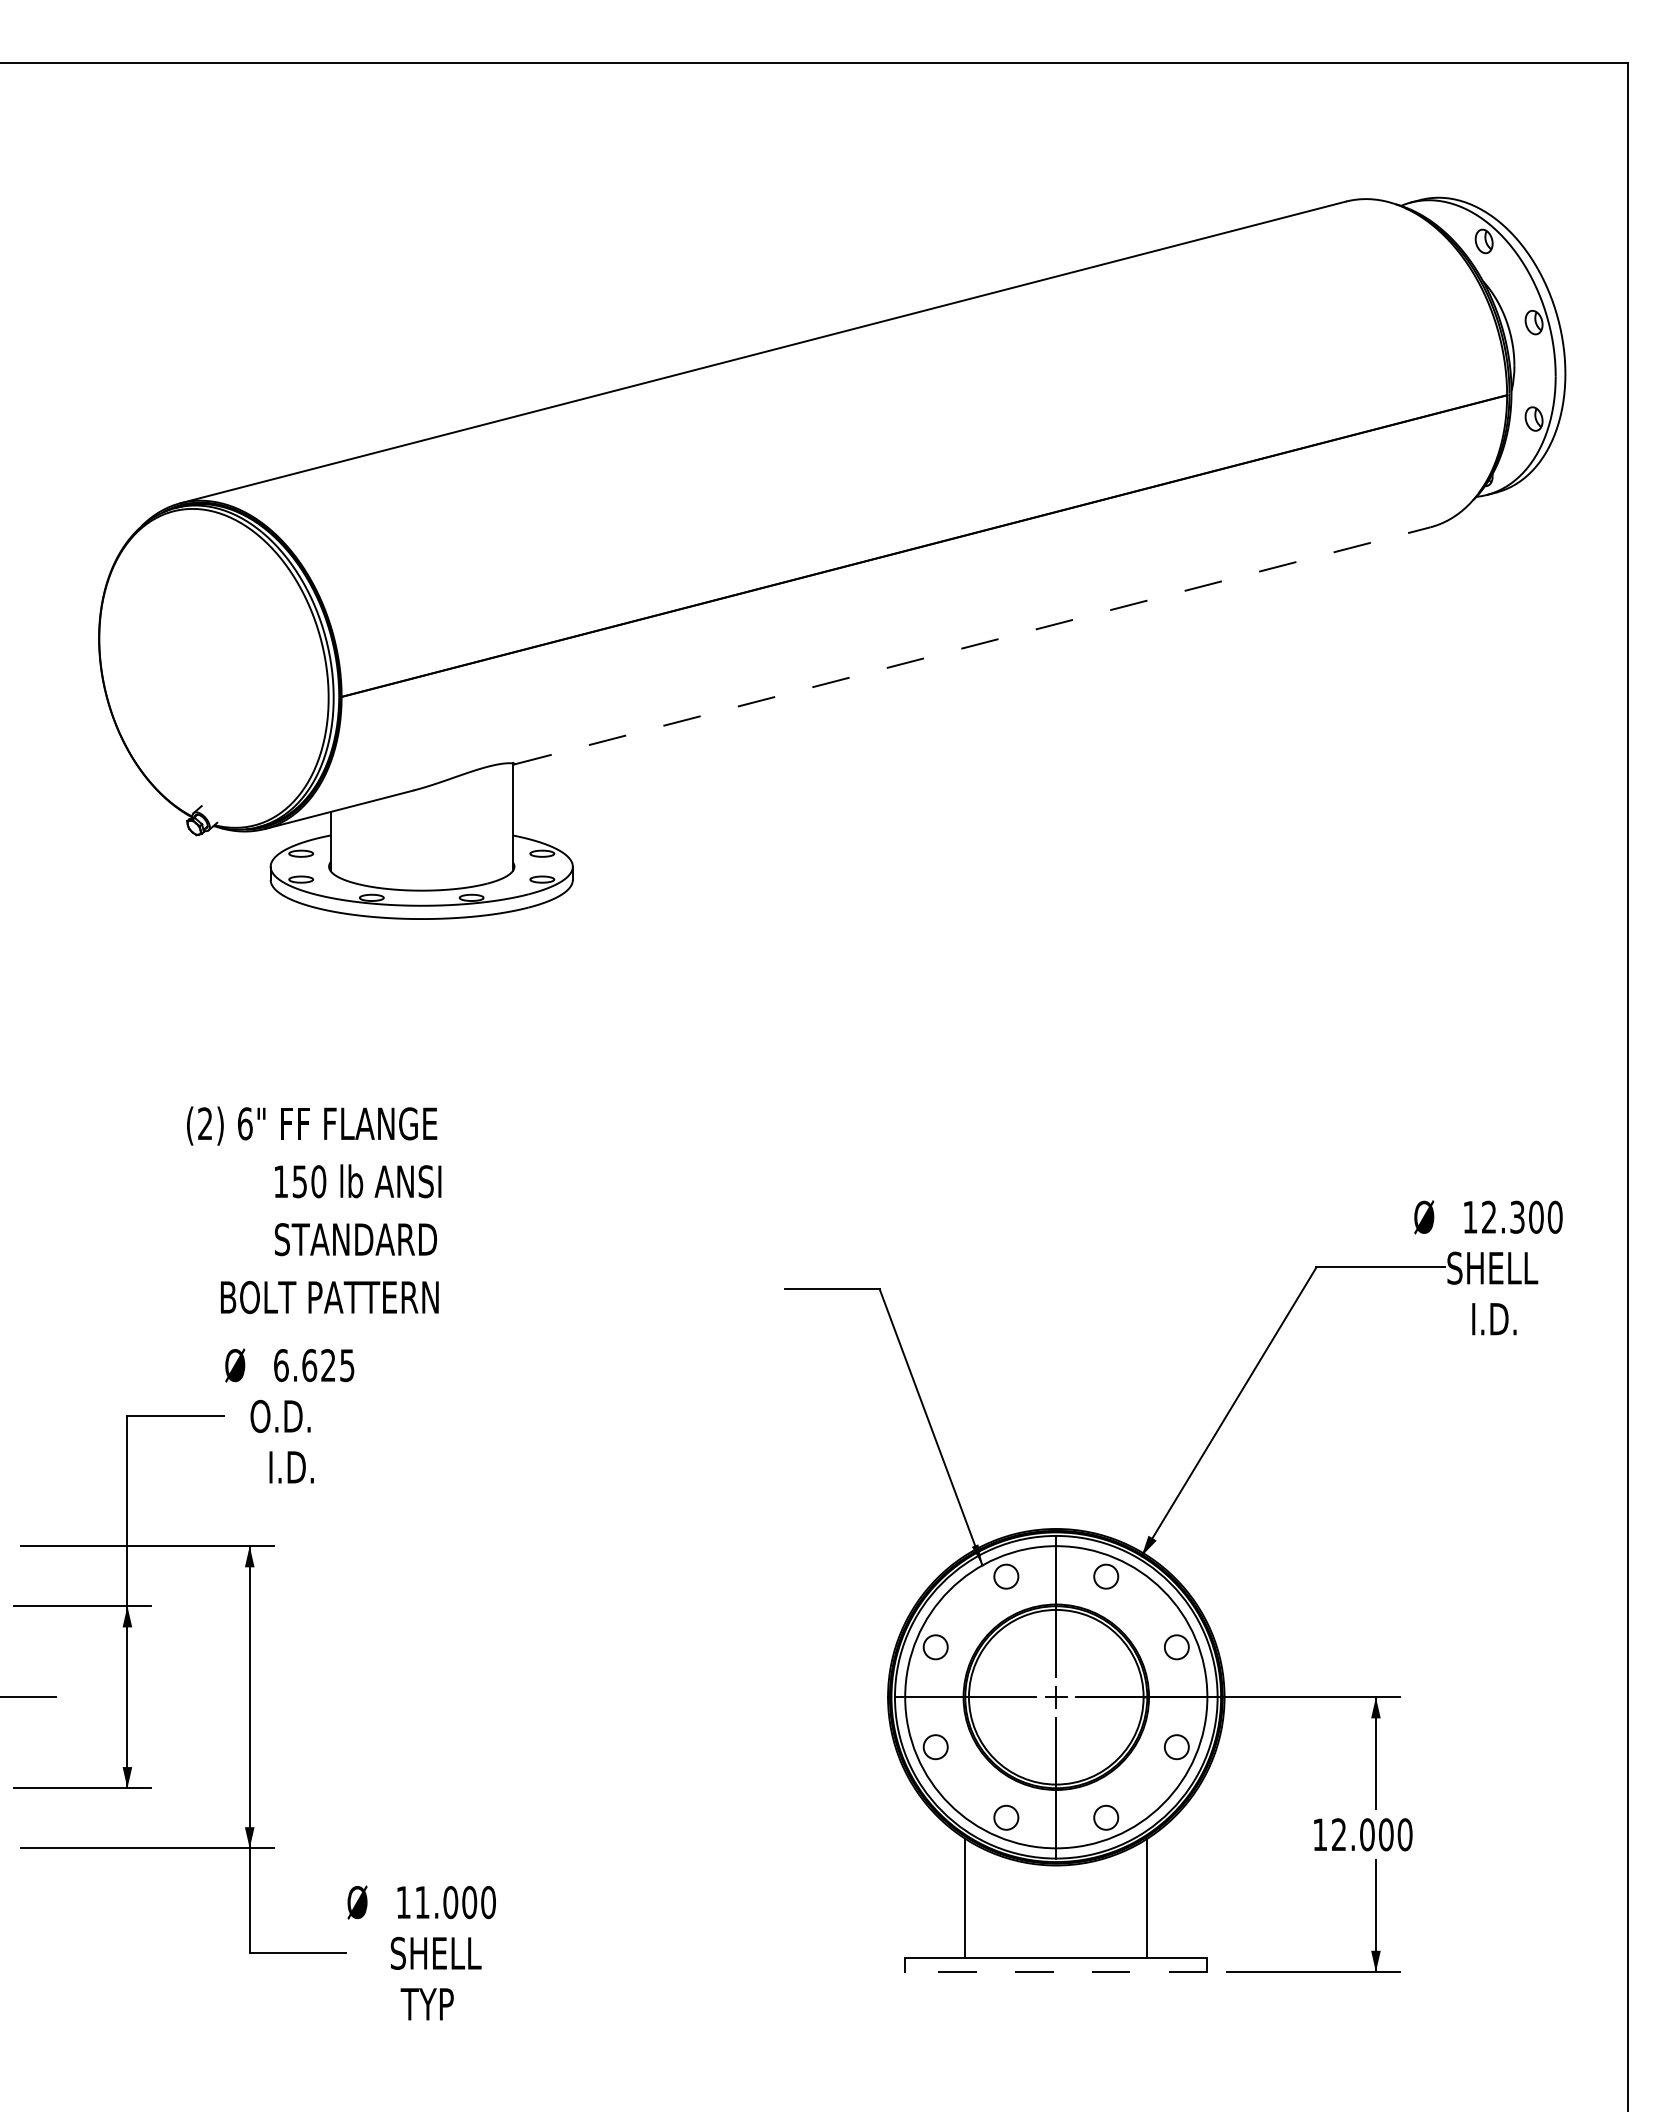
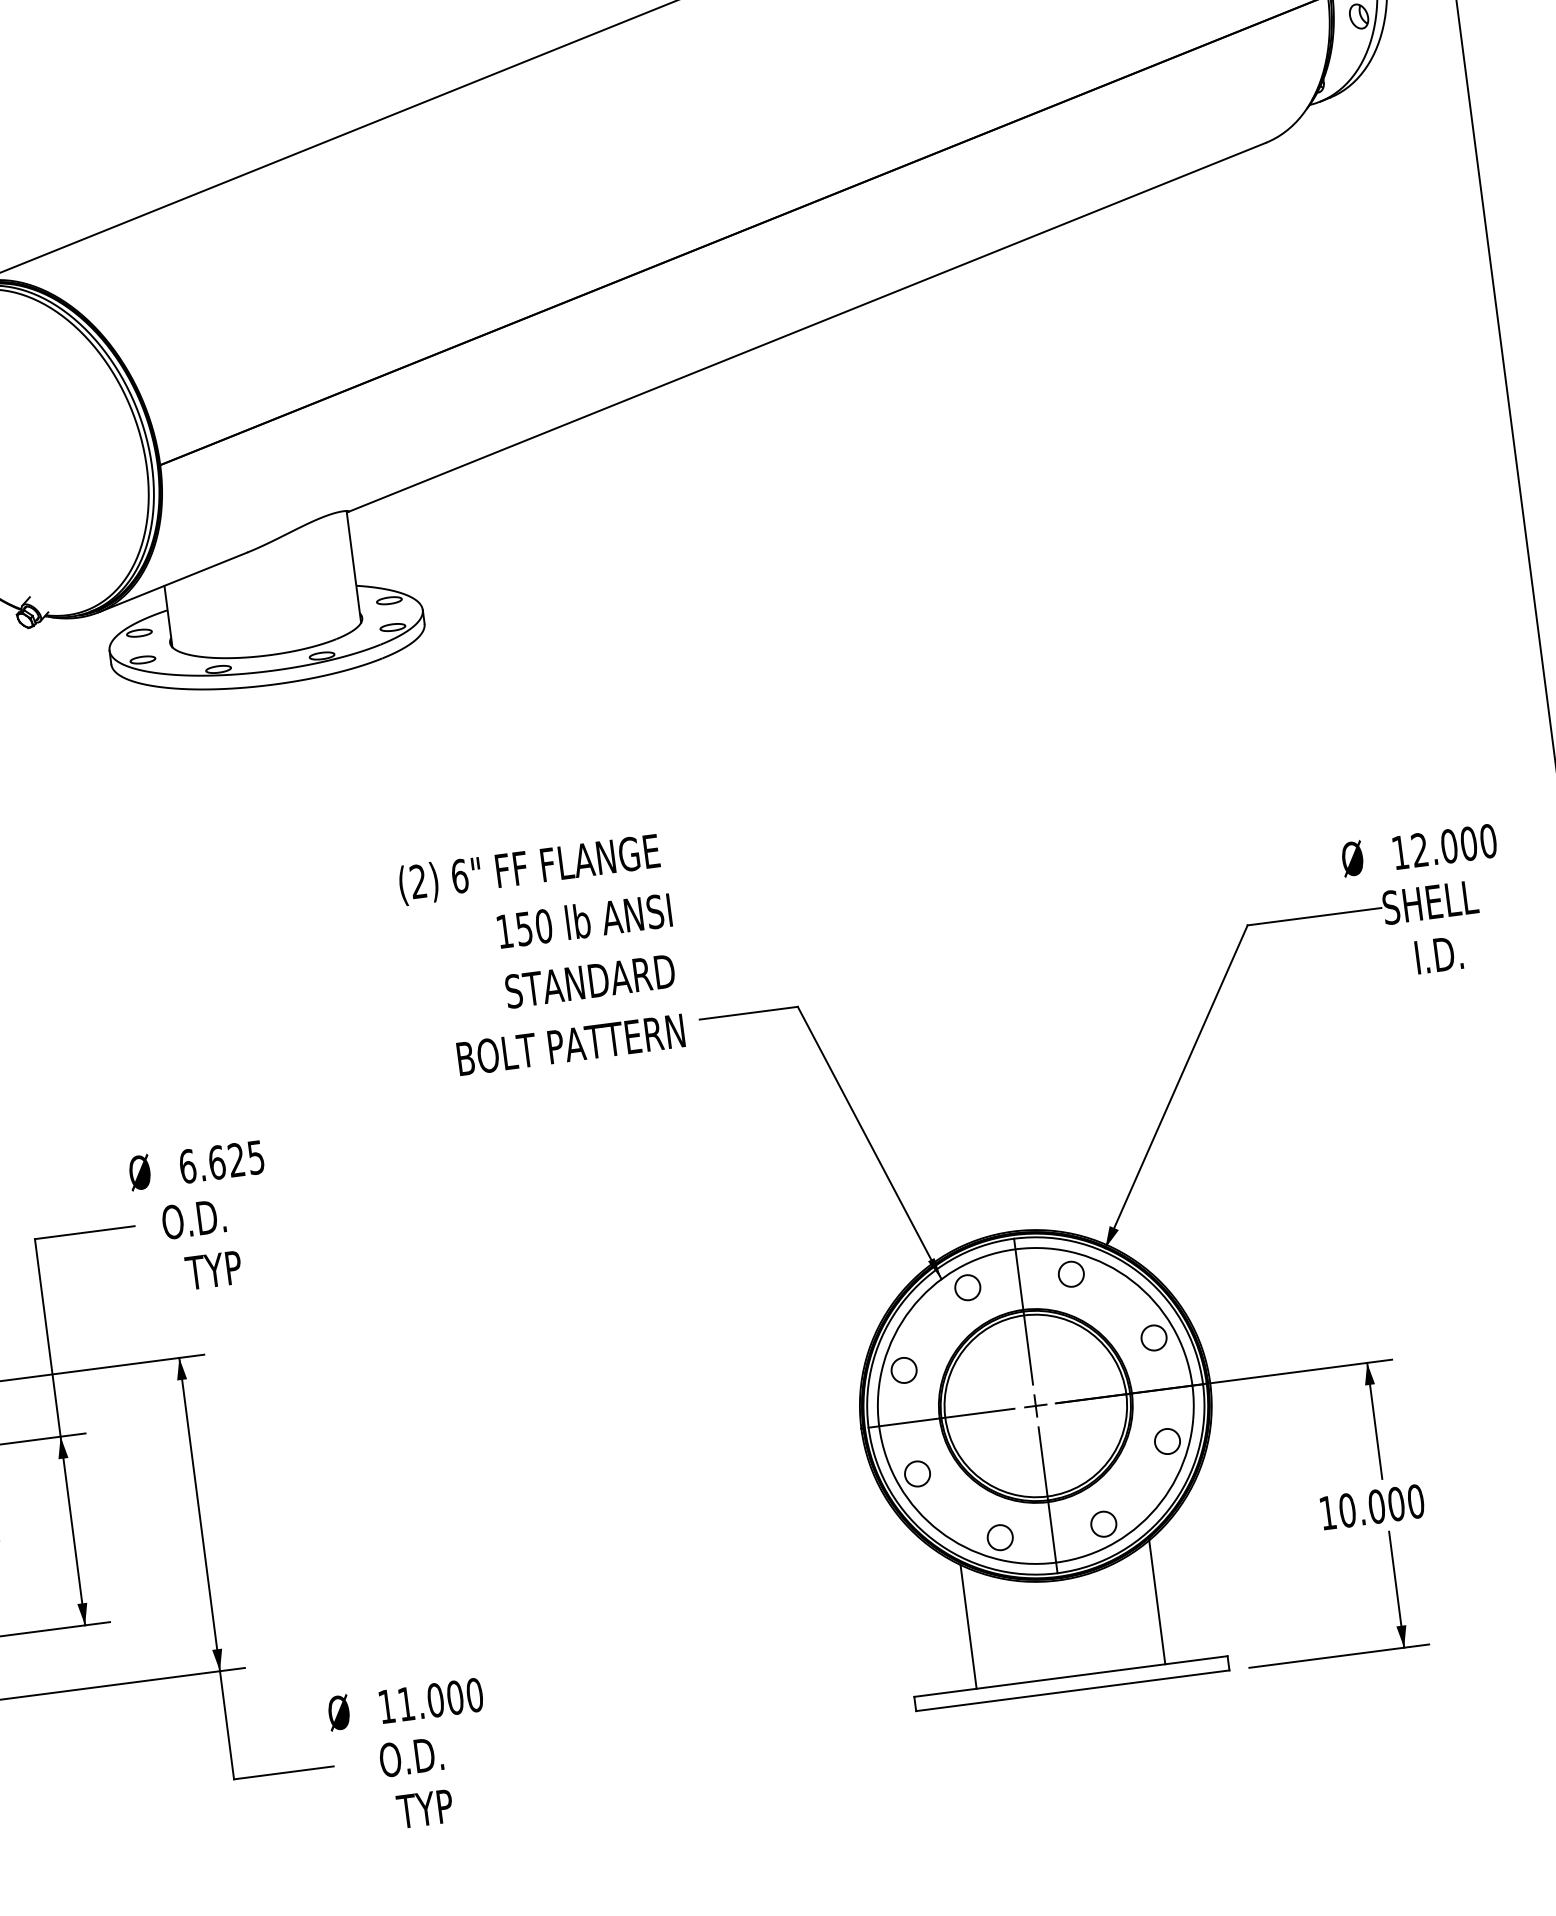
line: (972, 645) -> (807, 326), dashed -> solid
text: (314, 1209) -> (543, 955), moved
text: (1517, 1216) -> (1449, 845), 12.300 -> 12.000
text: (292, 1467) -> (213, 1270), I.D. -> TYP
text: (1338, 1834) -> (1346, 1510), 12.000 -> 10.000
text: (435, 1952) -> (426, 1754), SHELL -> O.D.
line: (1055, 1971) -> (1071, 1690), dashed -> solid

